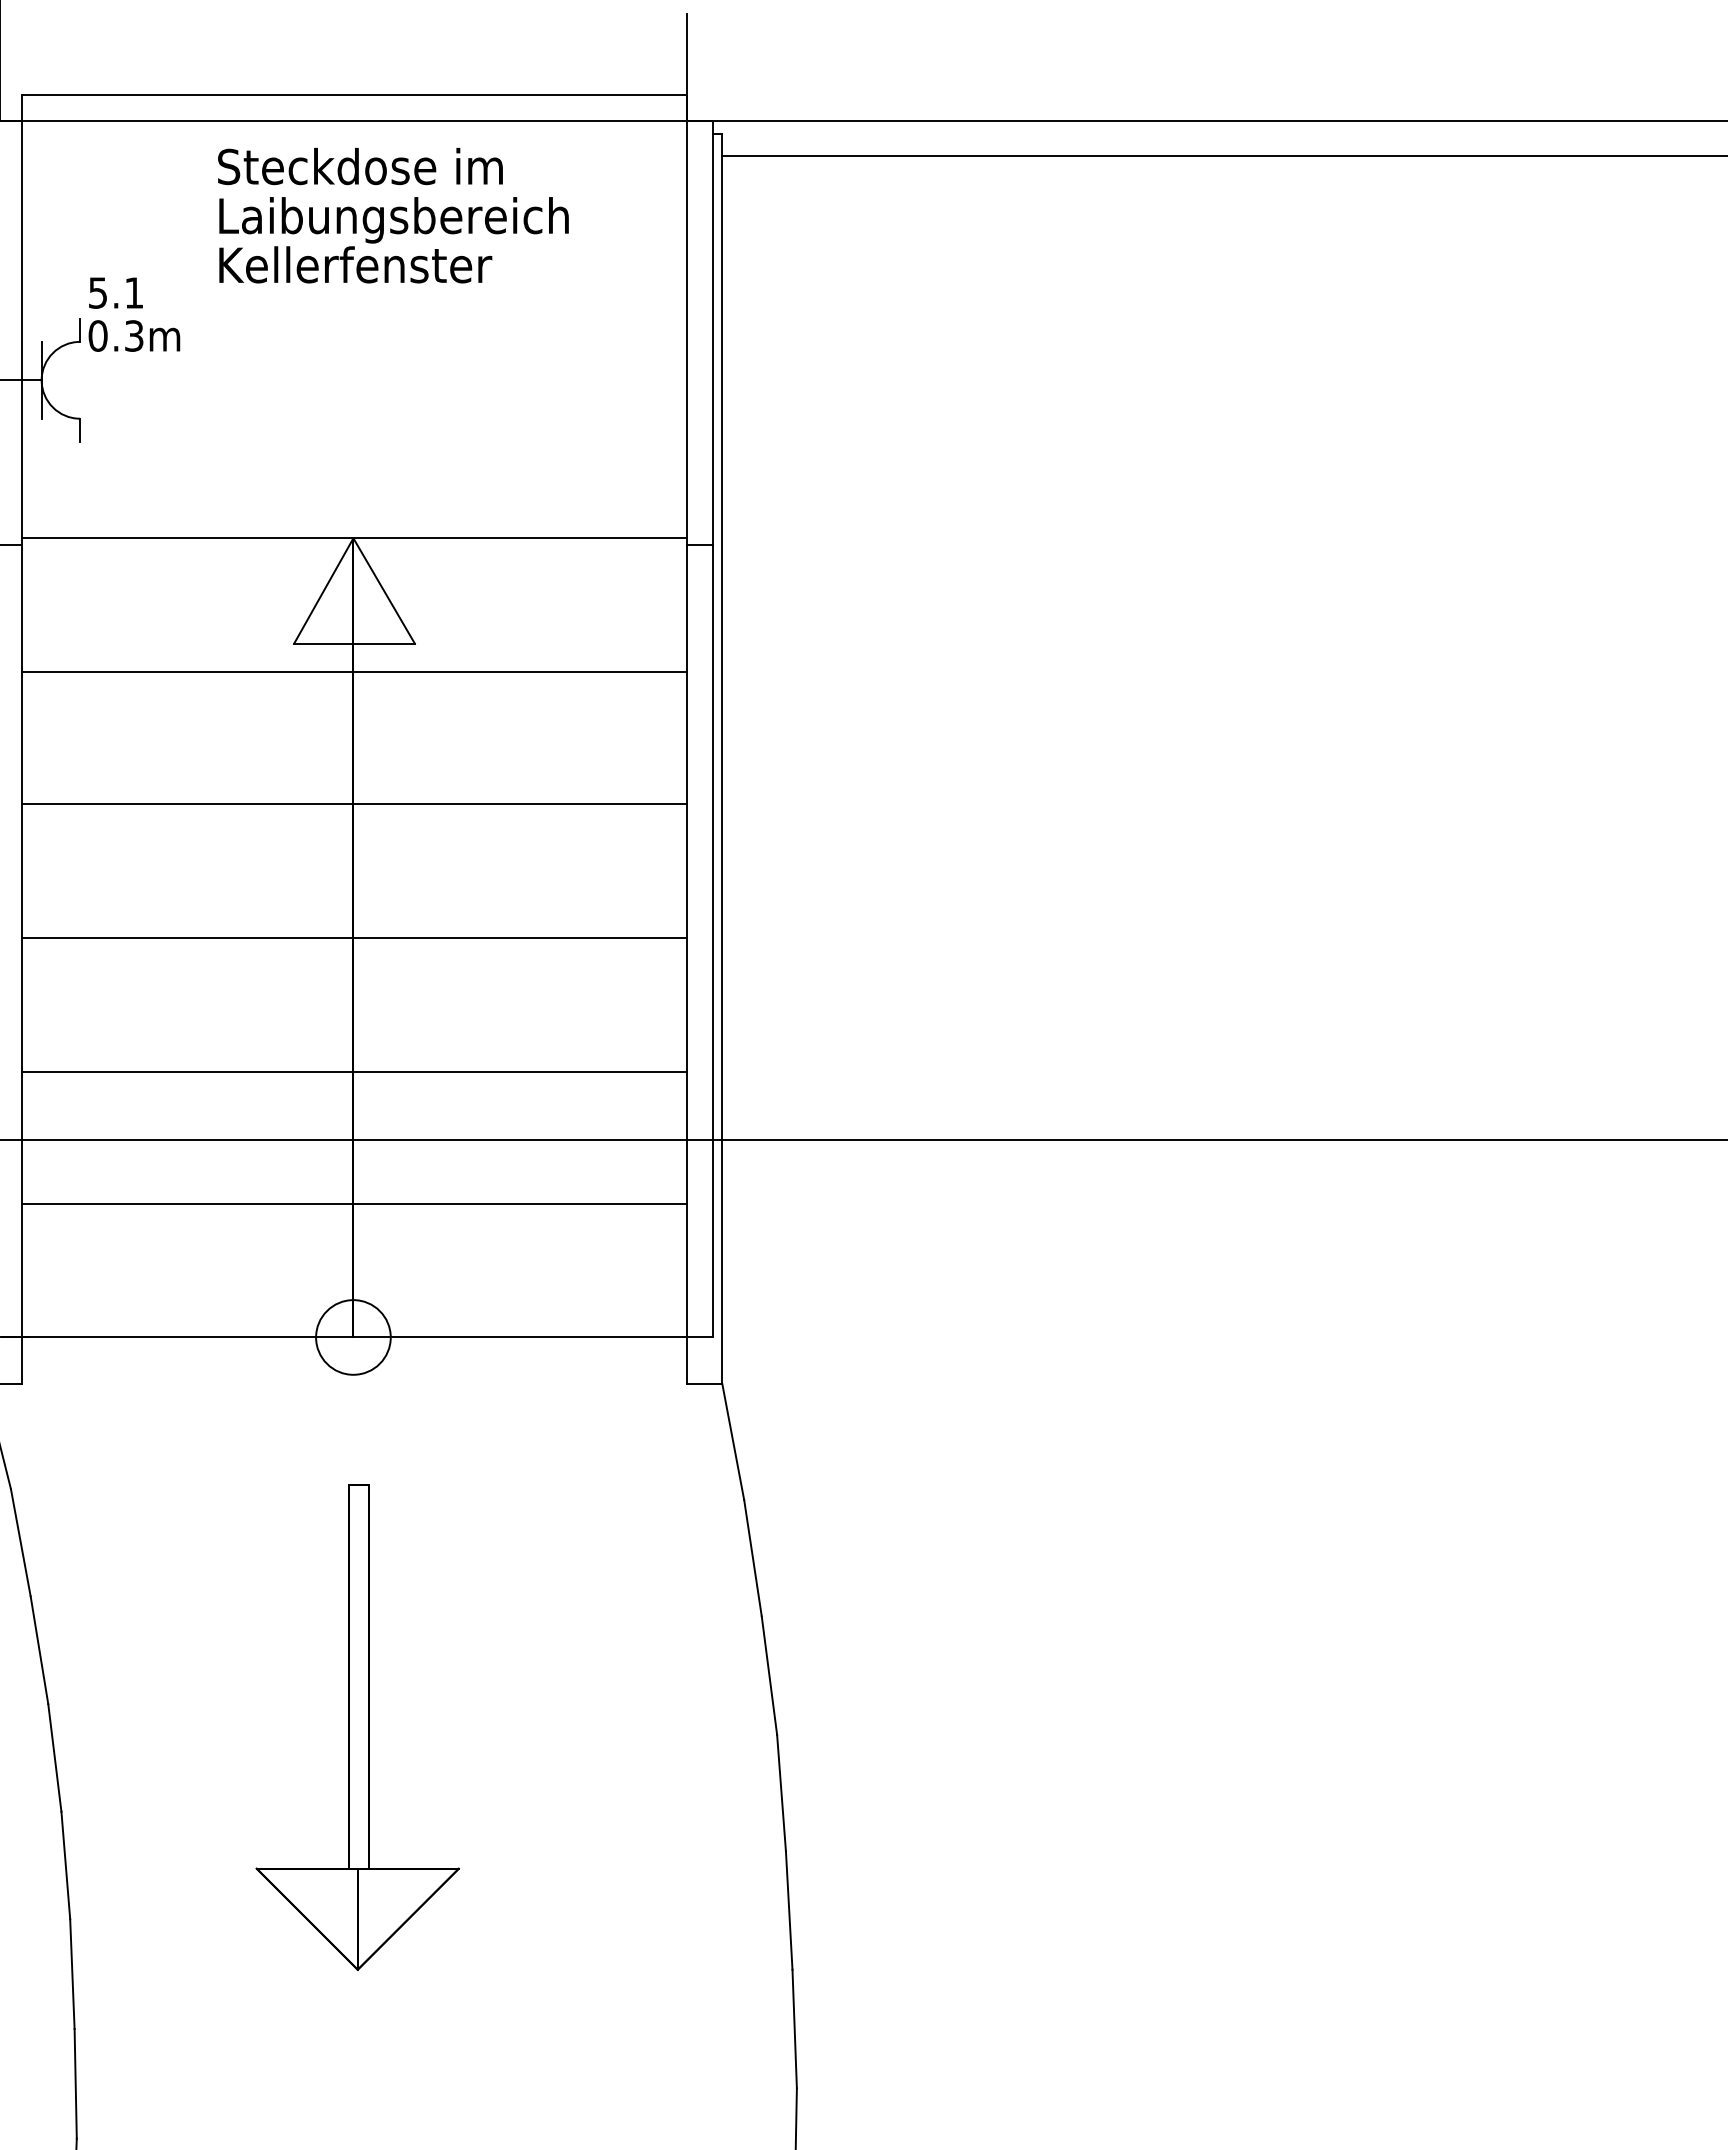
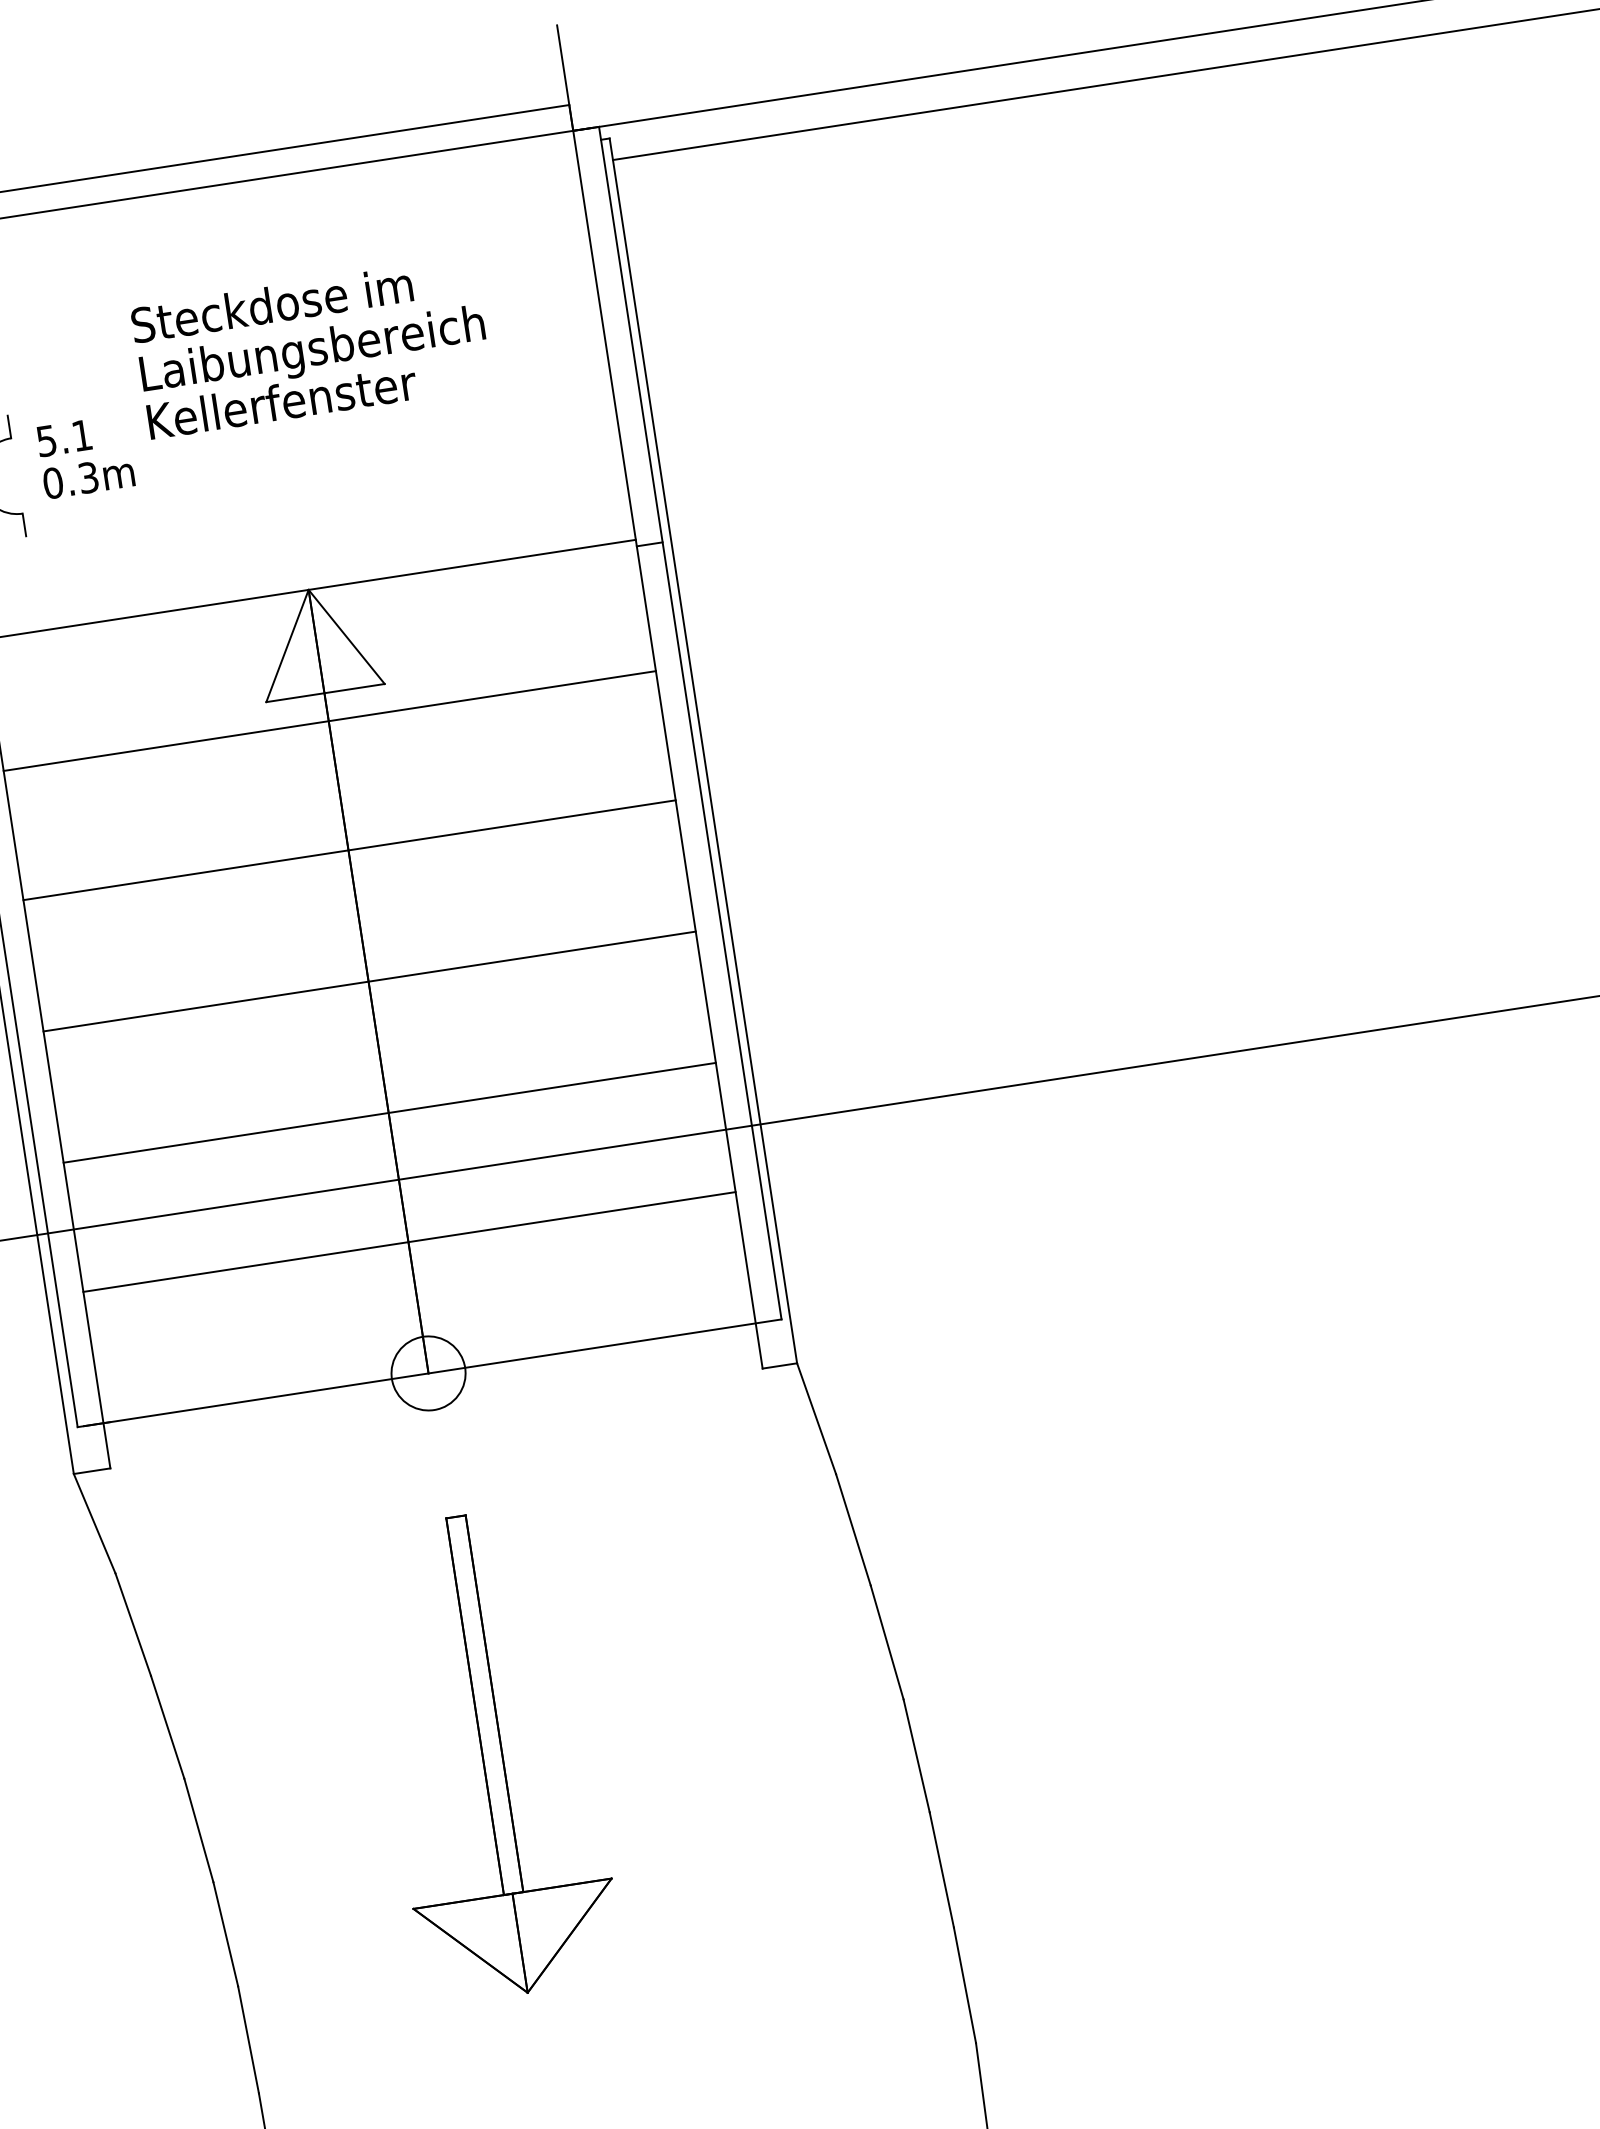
text: (393, 215) -> (311, 347), moved
text: (134, 314) -> (85, 456), moved

